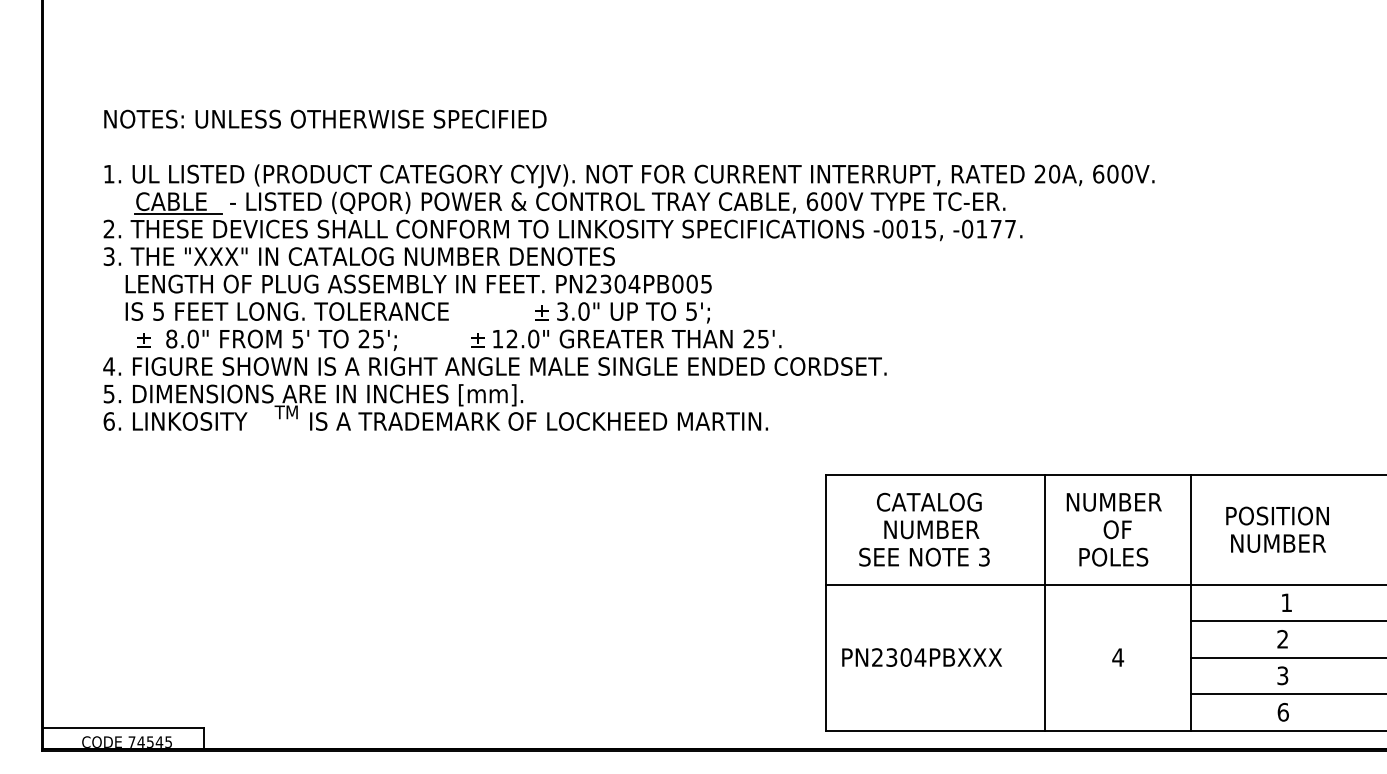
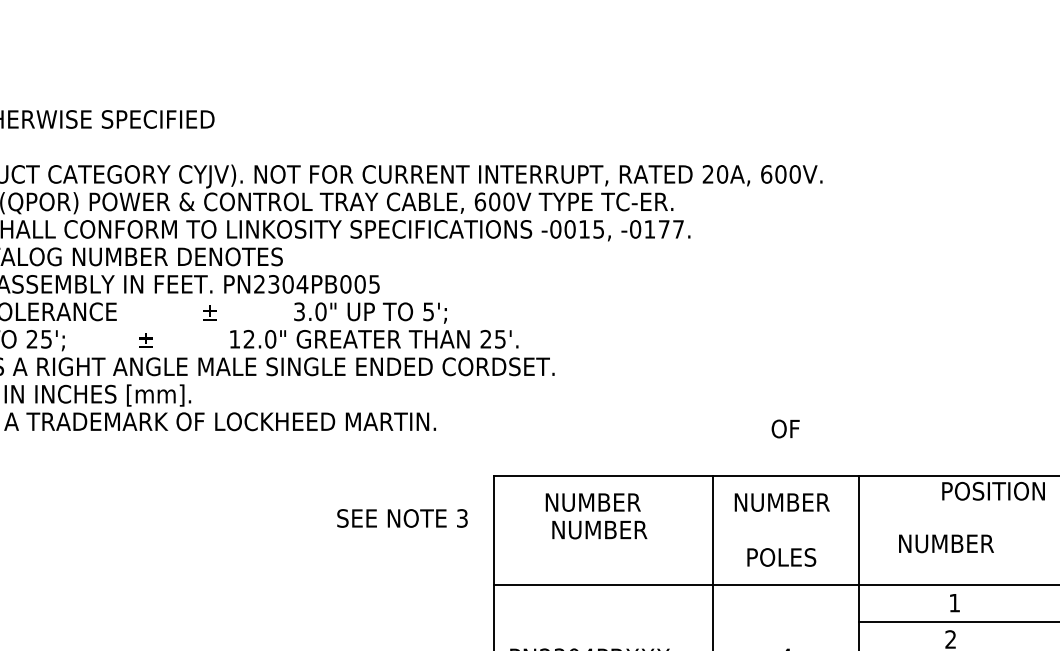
text: (637, 325) -> (374, 325), moved
text: (929, 501) -> (597, 501), CATALOG -> NUMBER
text: (1277, 515) -> (993, 490), moved
text: (1117, 529) -> (785, 428), moved
text: (924, 556) -> (402, 517), moved

